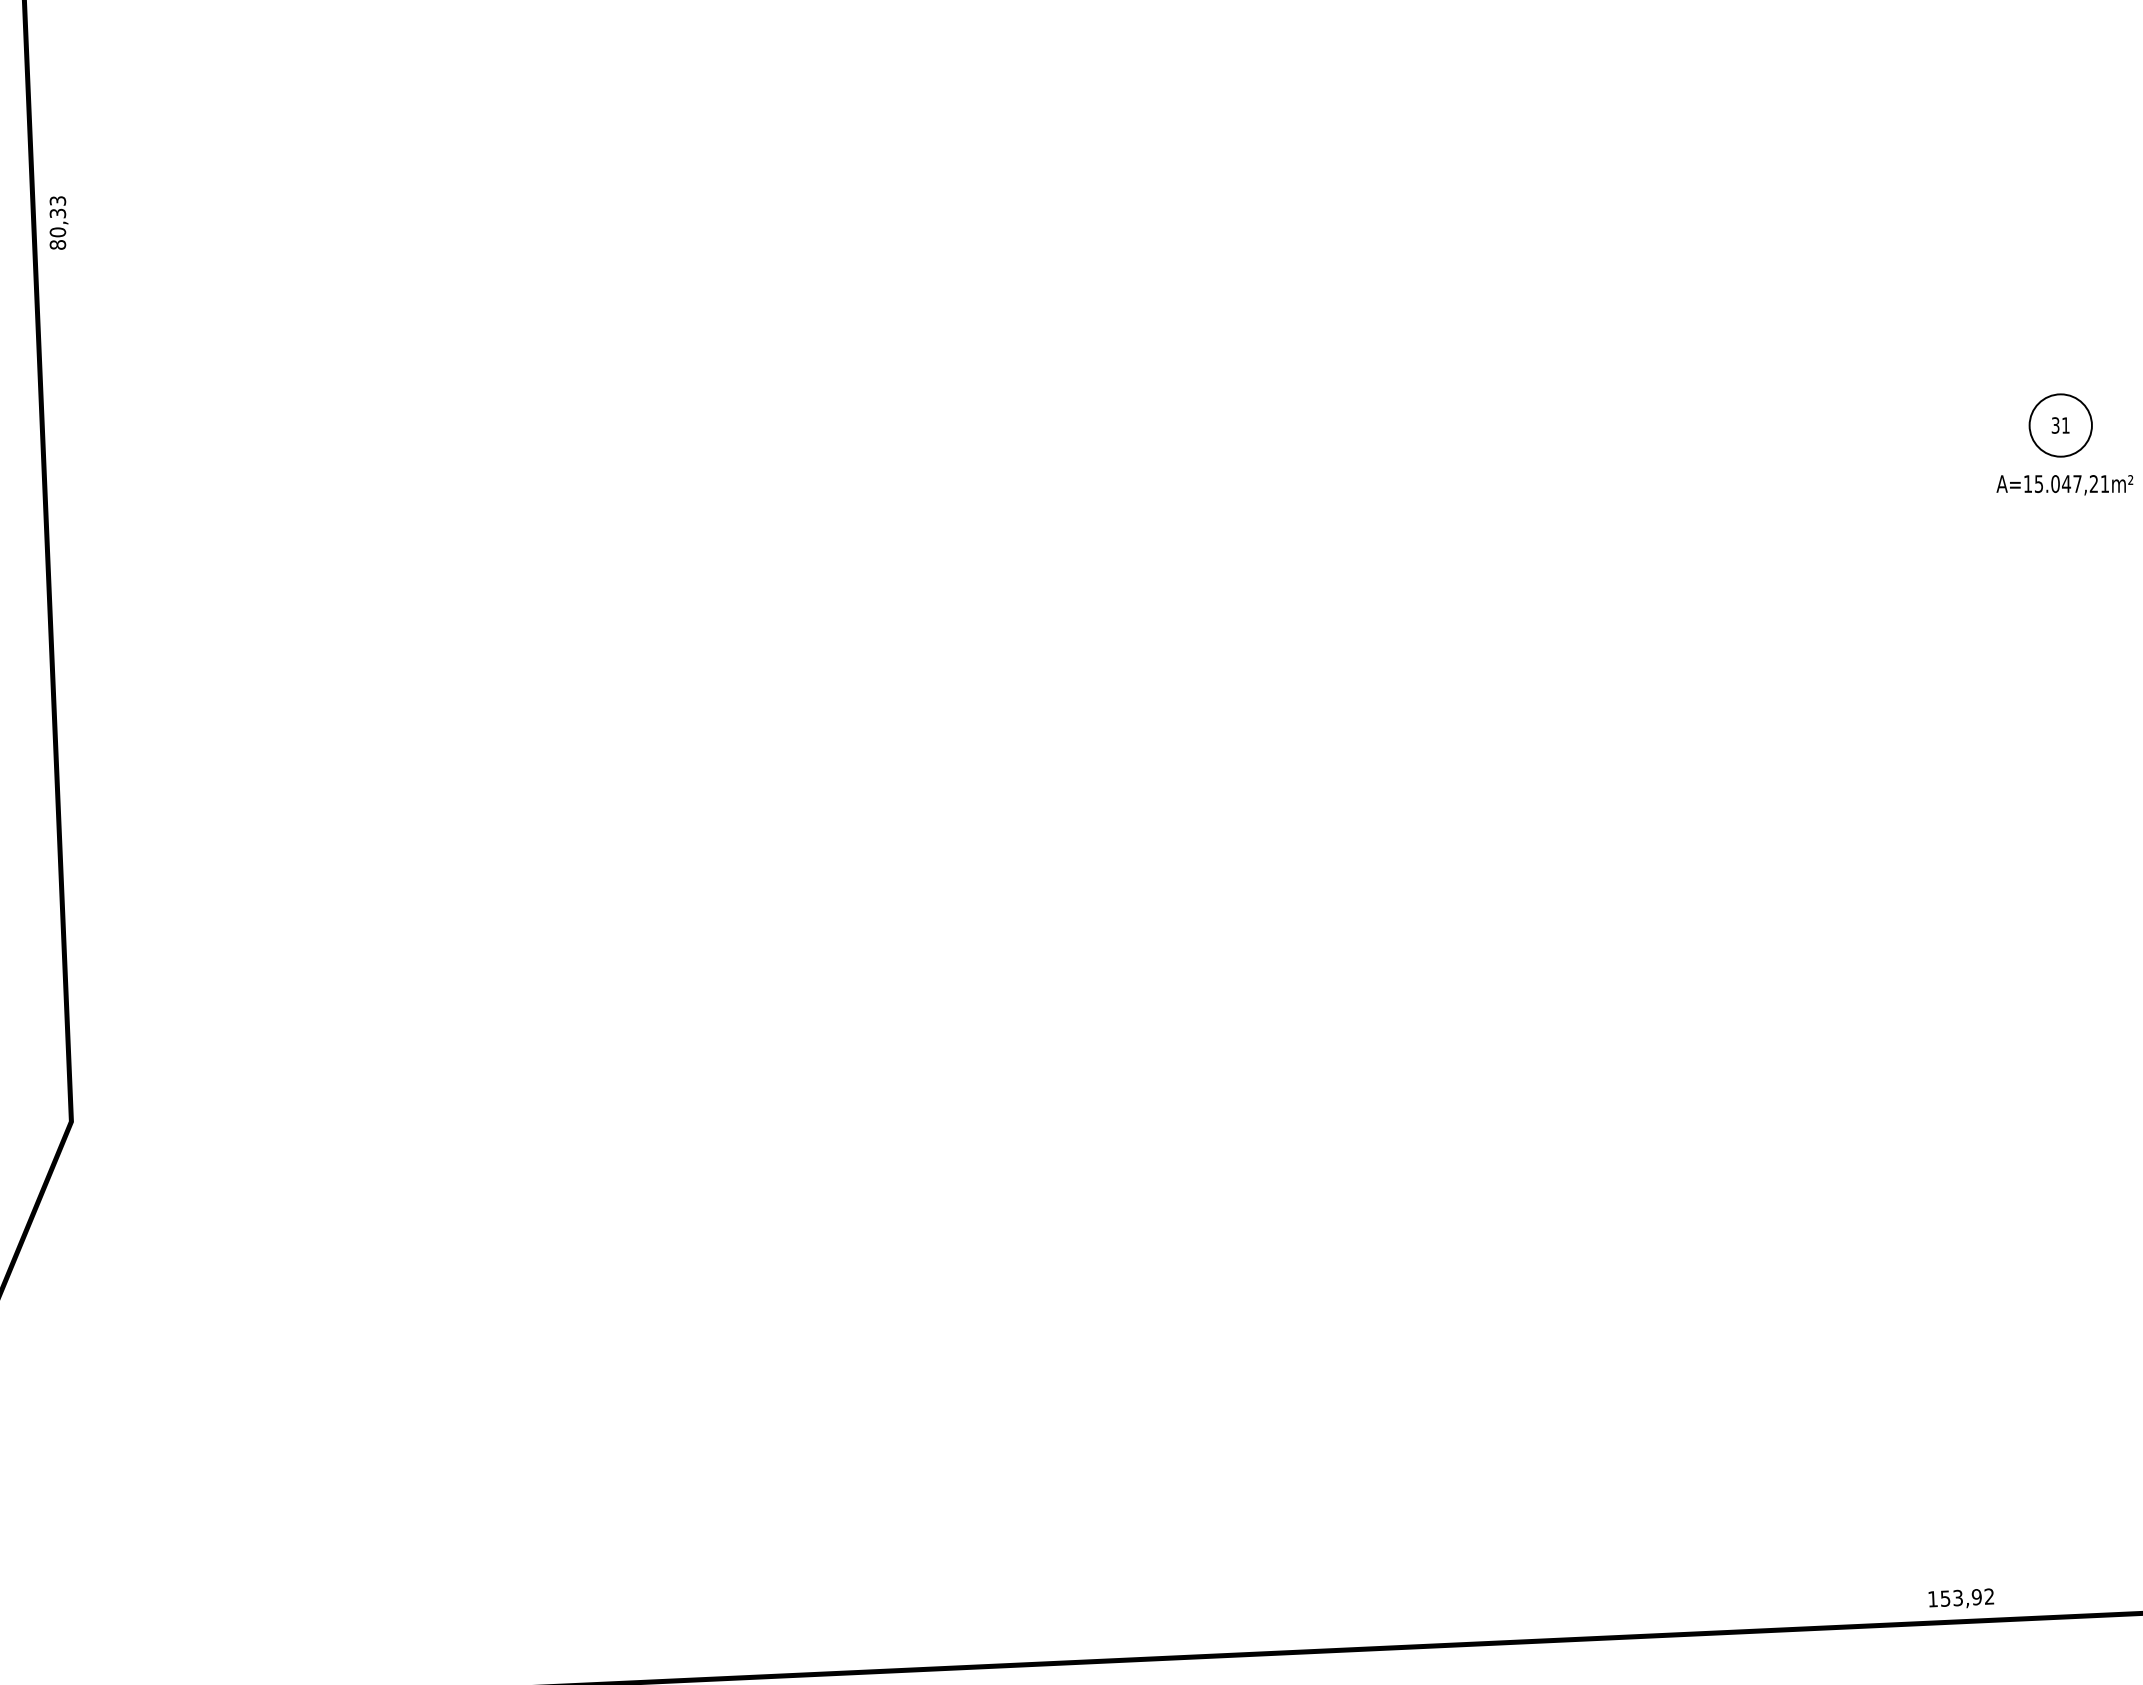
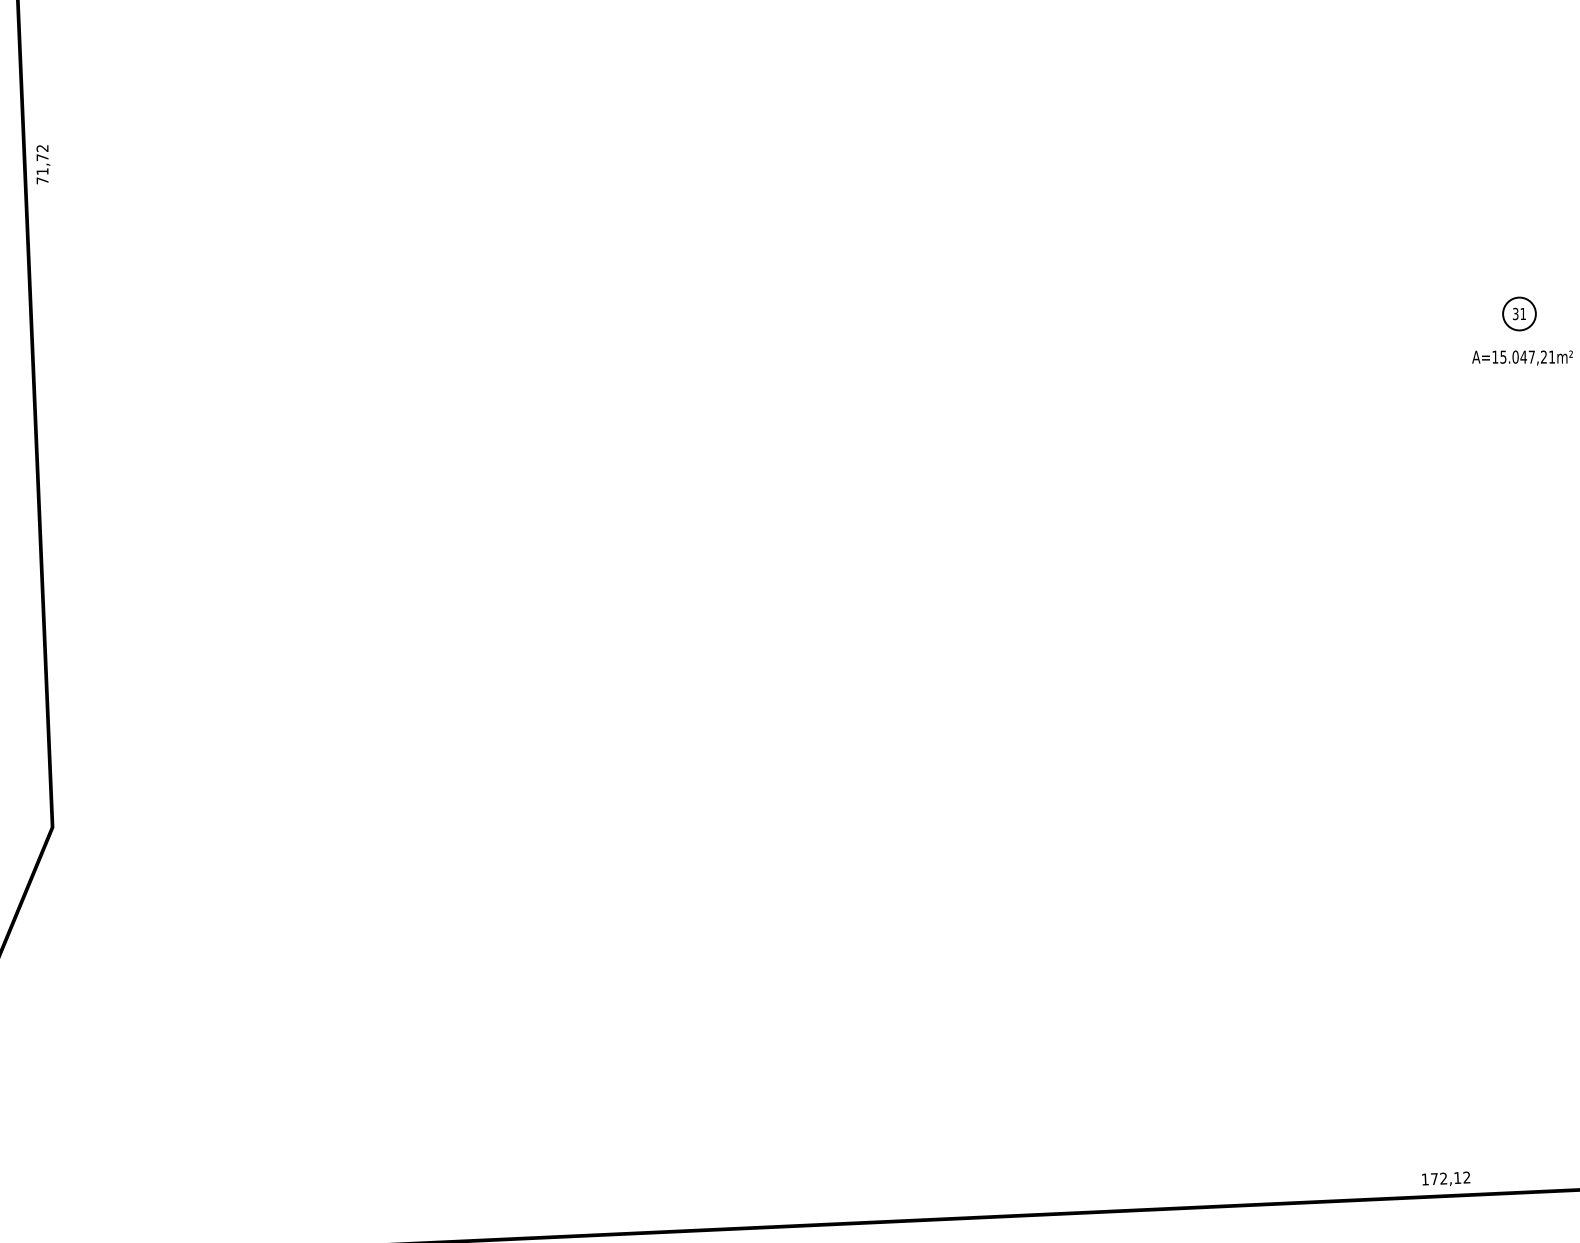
text: (57, 222) -> (42, 164), 80,33 -> 71,72
circle: (2060, 425) -> (1519, 314), size x0.71
text: (1960, 1597) -> (1445, 1178), 153,92 -> 172,12

